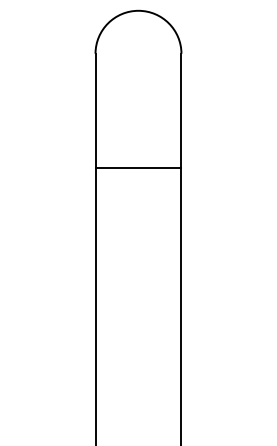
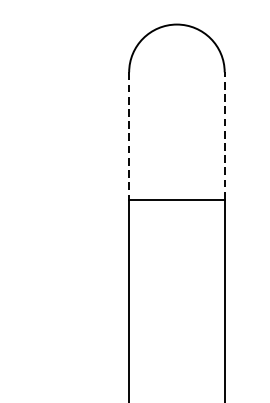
line: (181, 110) -> (224, 135), solid -> dashed
line: (95, 111) -> (129, 136), solid -> dashed

